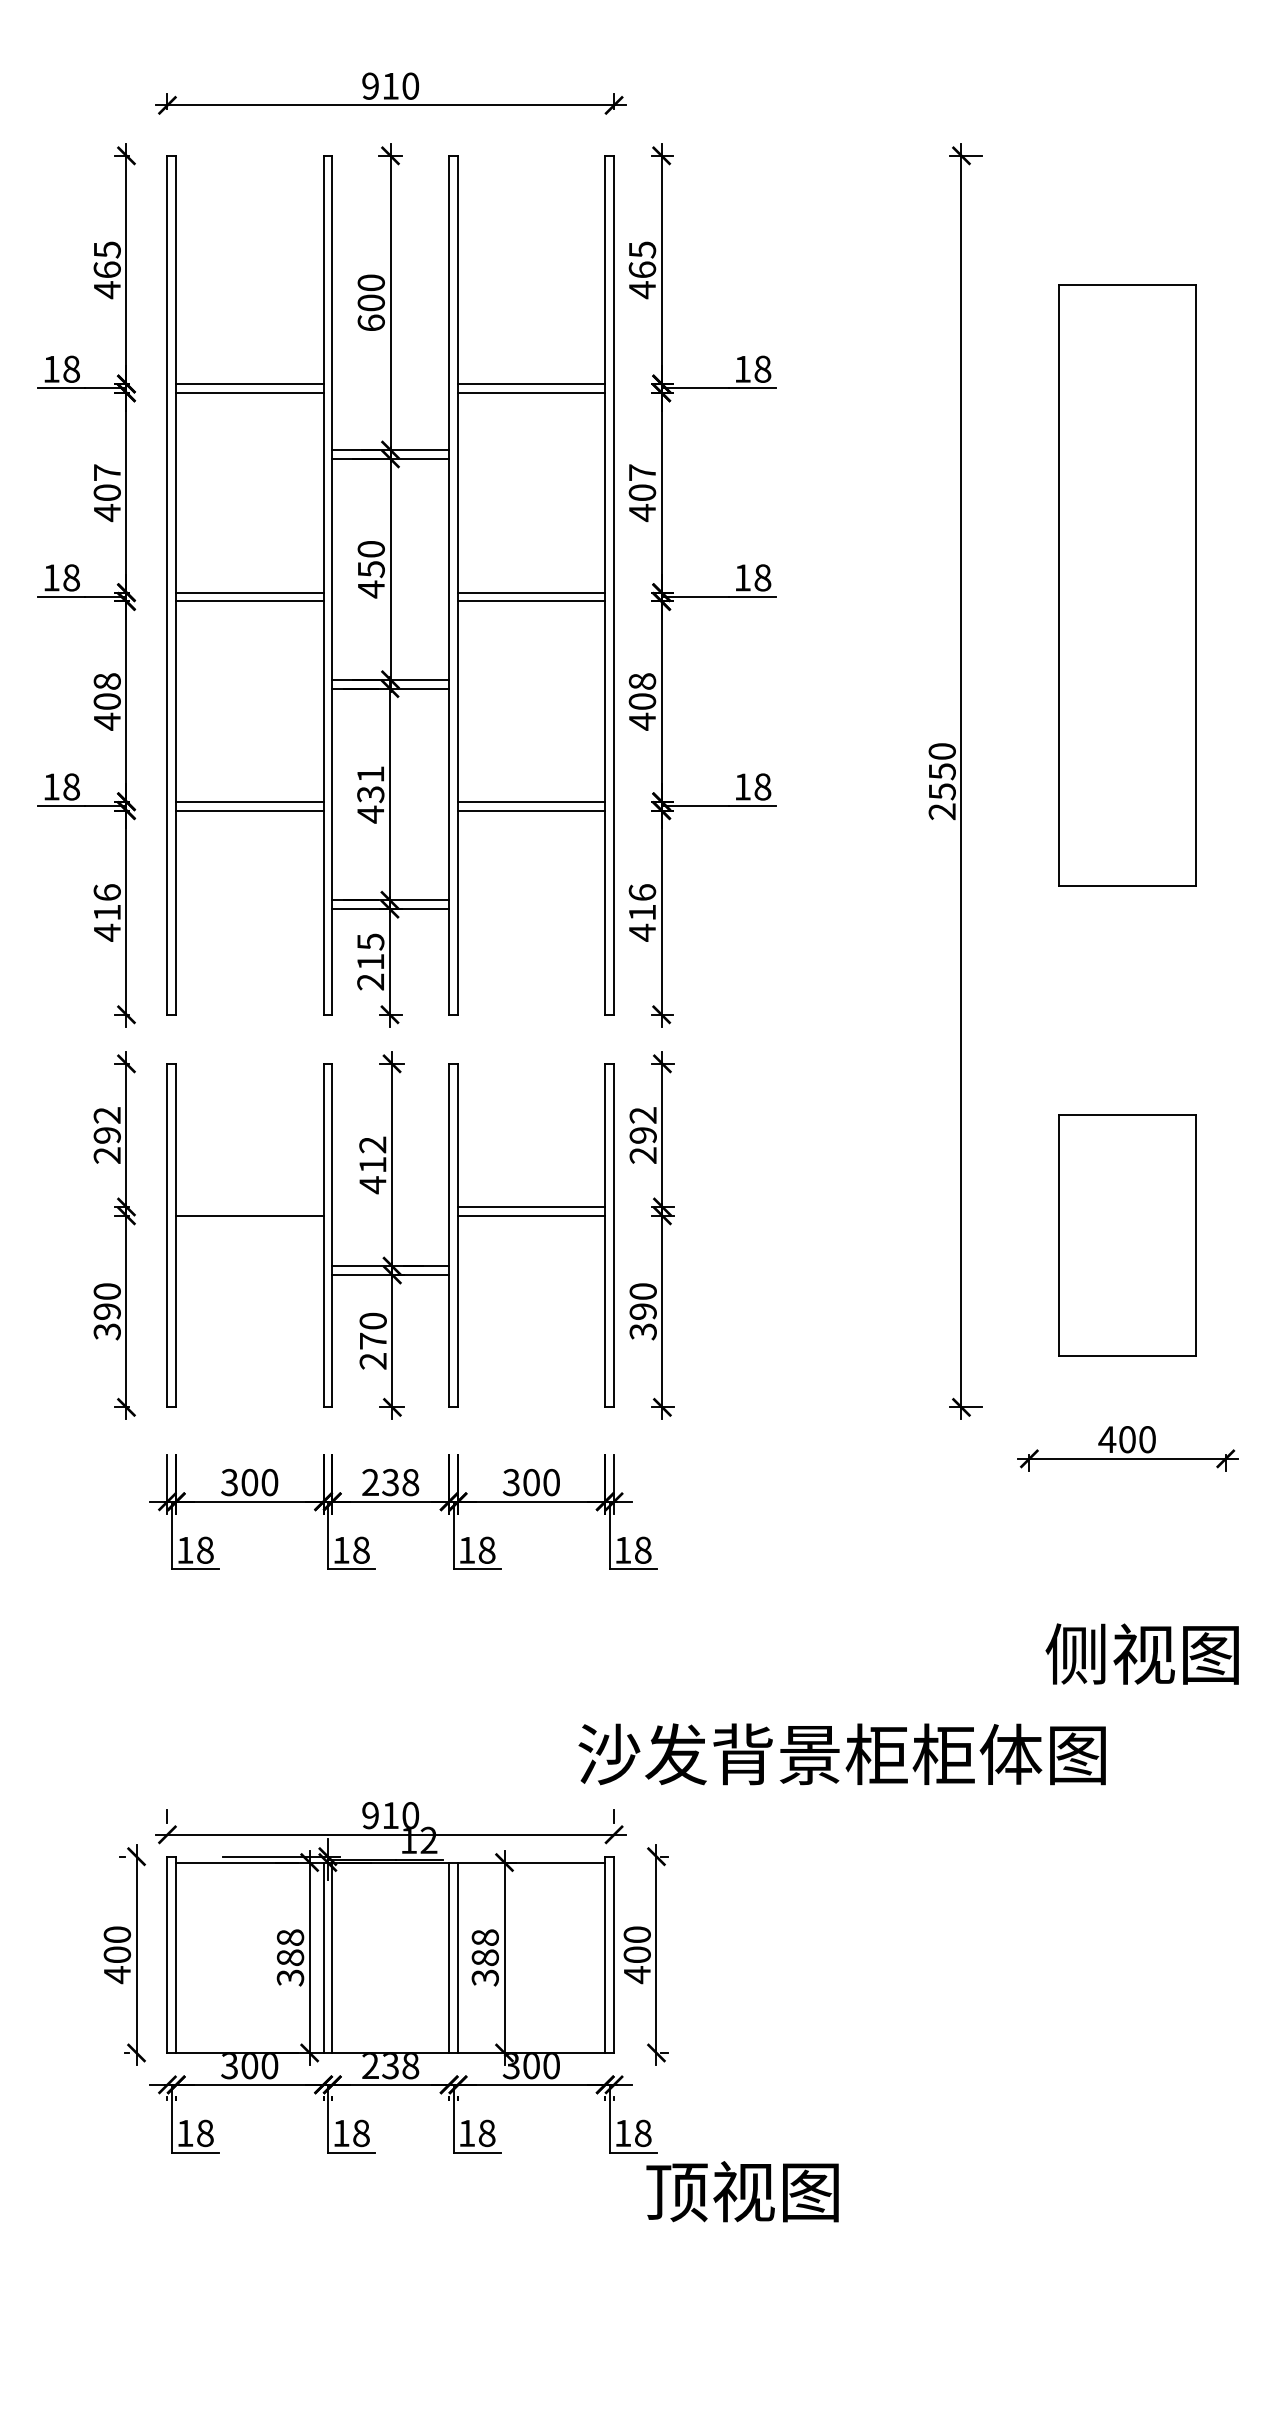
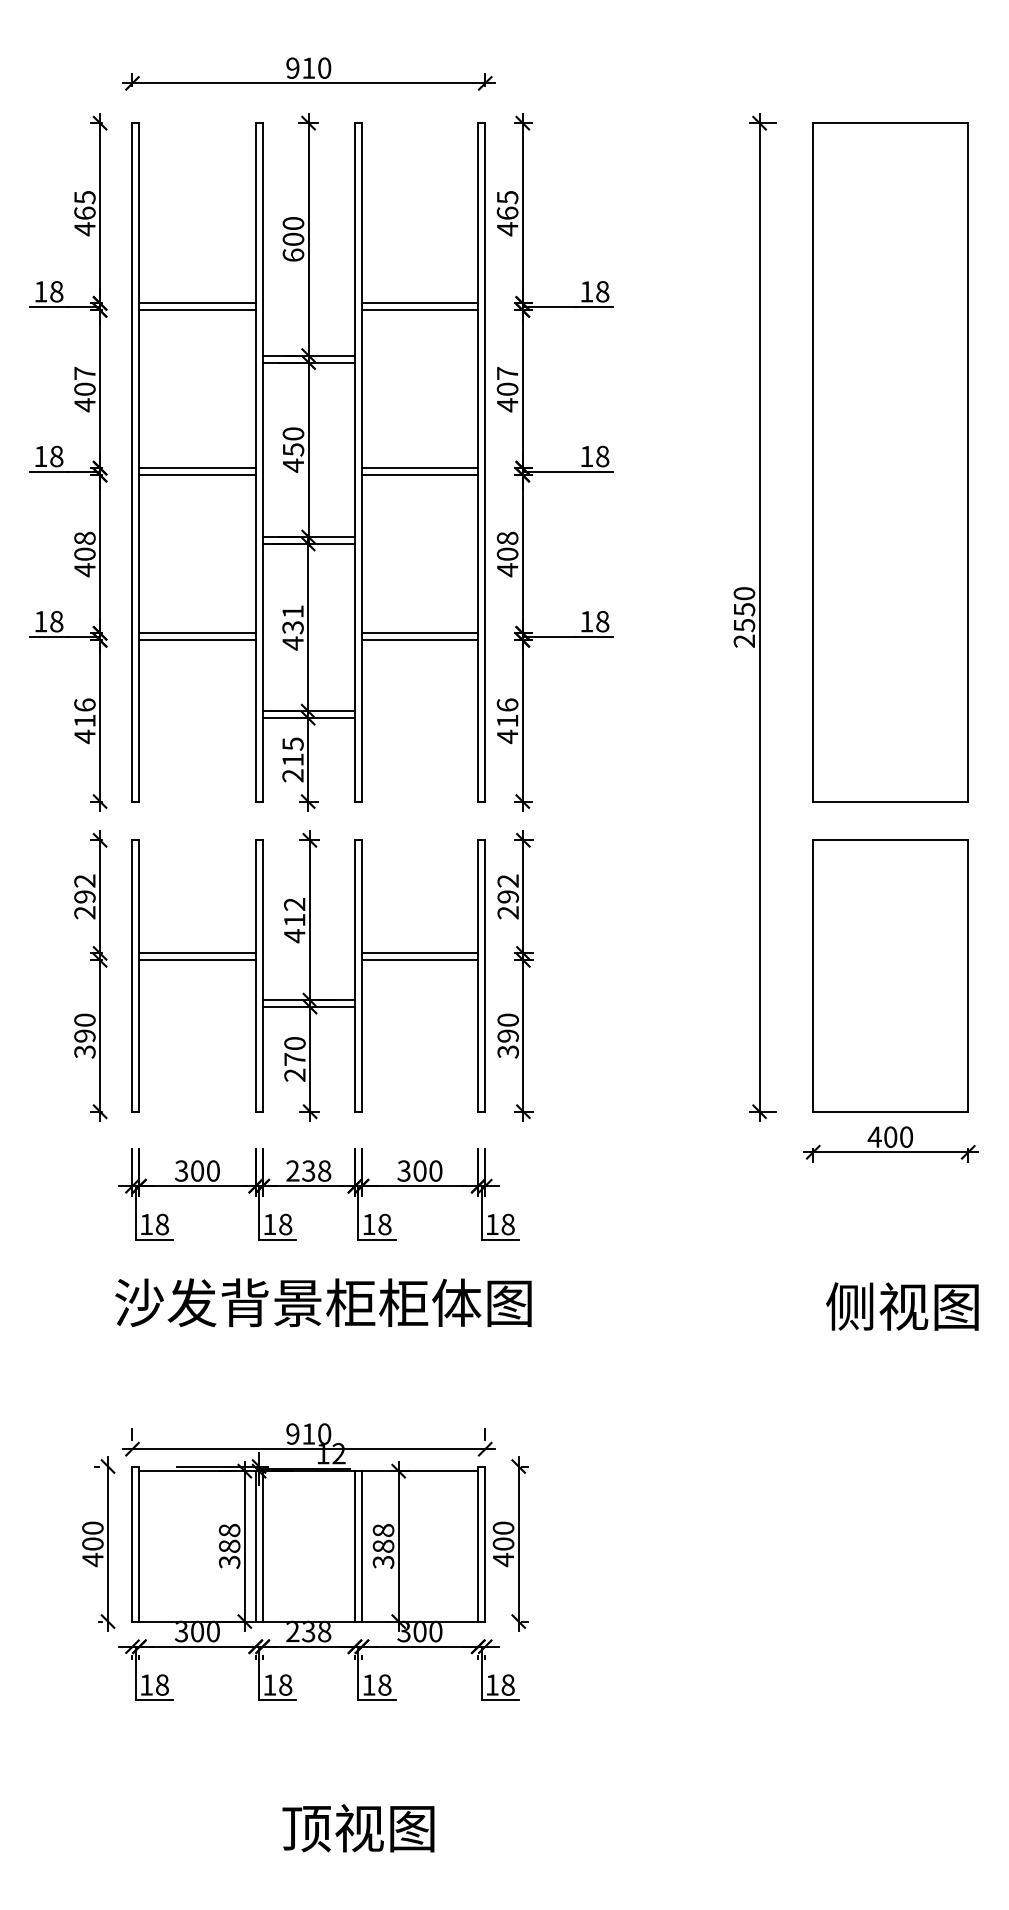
part: (1127, 585) -> (890, 462), size x1.43
line: (249, 1207) -> (197, 953), added
part: (1127, 1235) -> (890, 975), size x1.43
text: (841, 1754) -> (322, 1302), moved
text: (742, 2191) -> (358, 1828), moved

